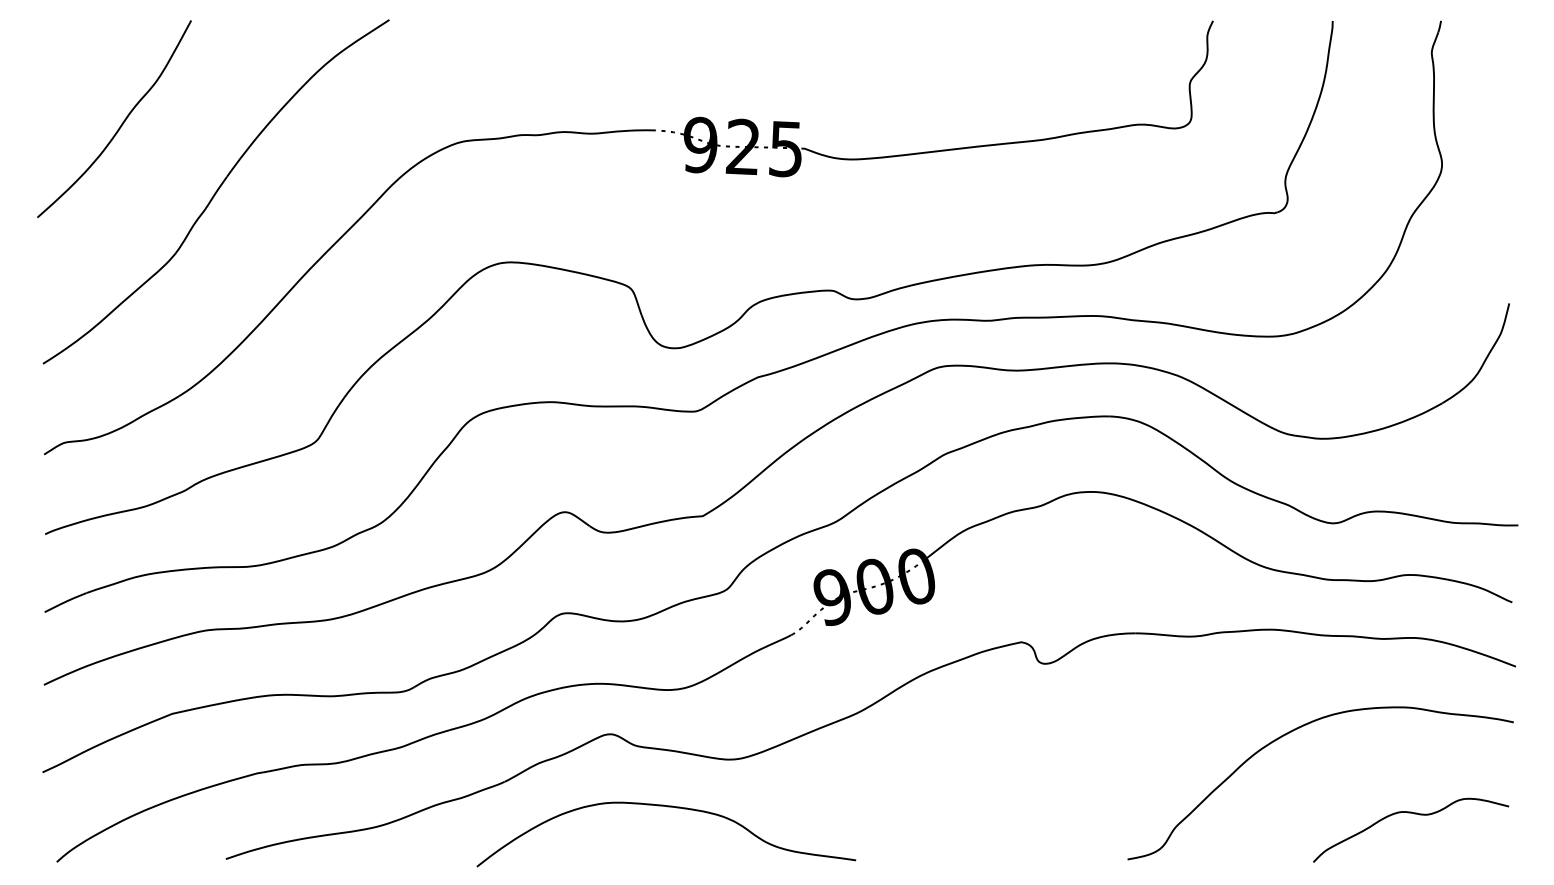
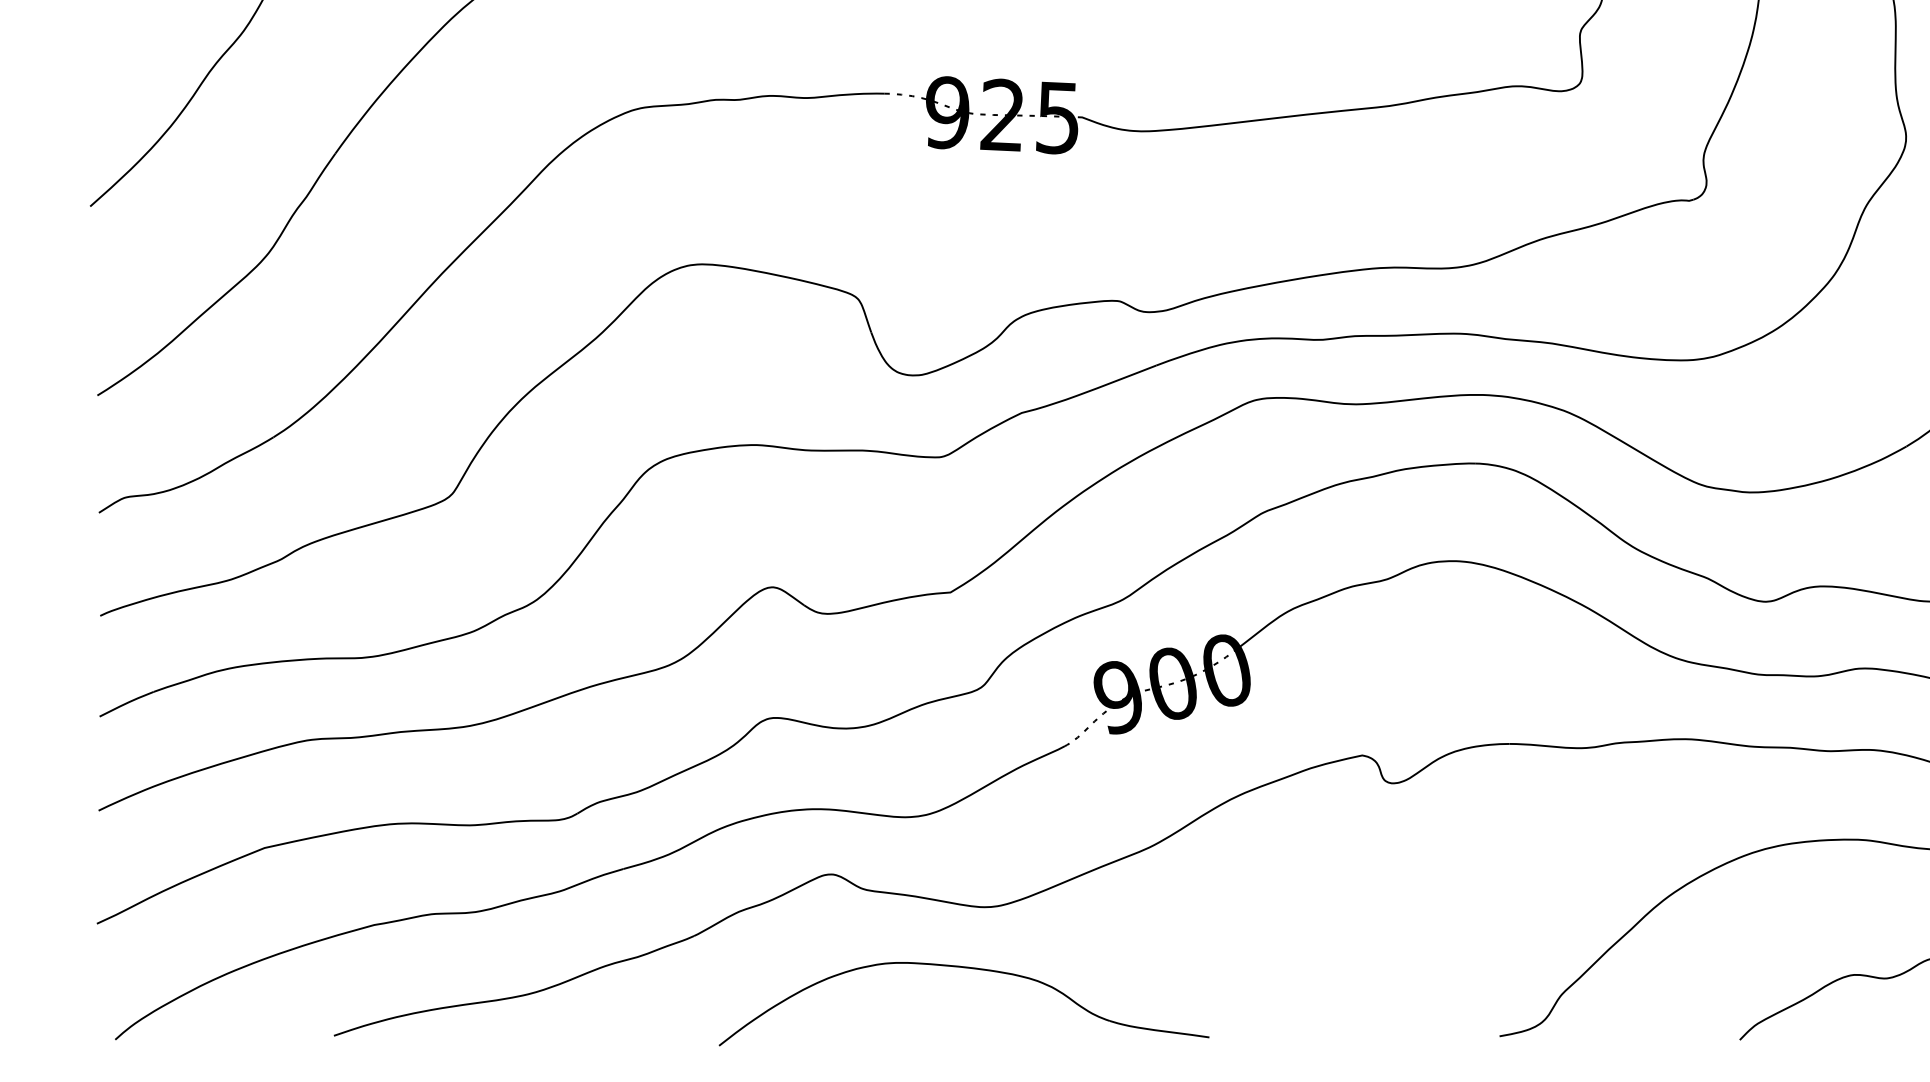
part: (667, 807) -> (965, 969), moved

